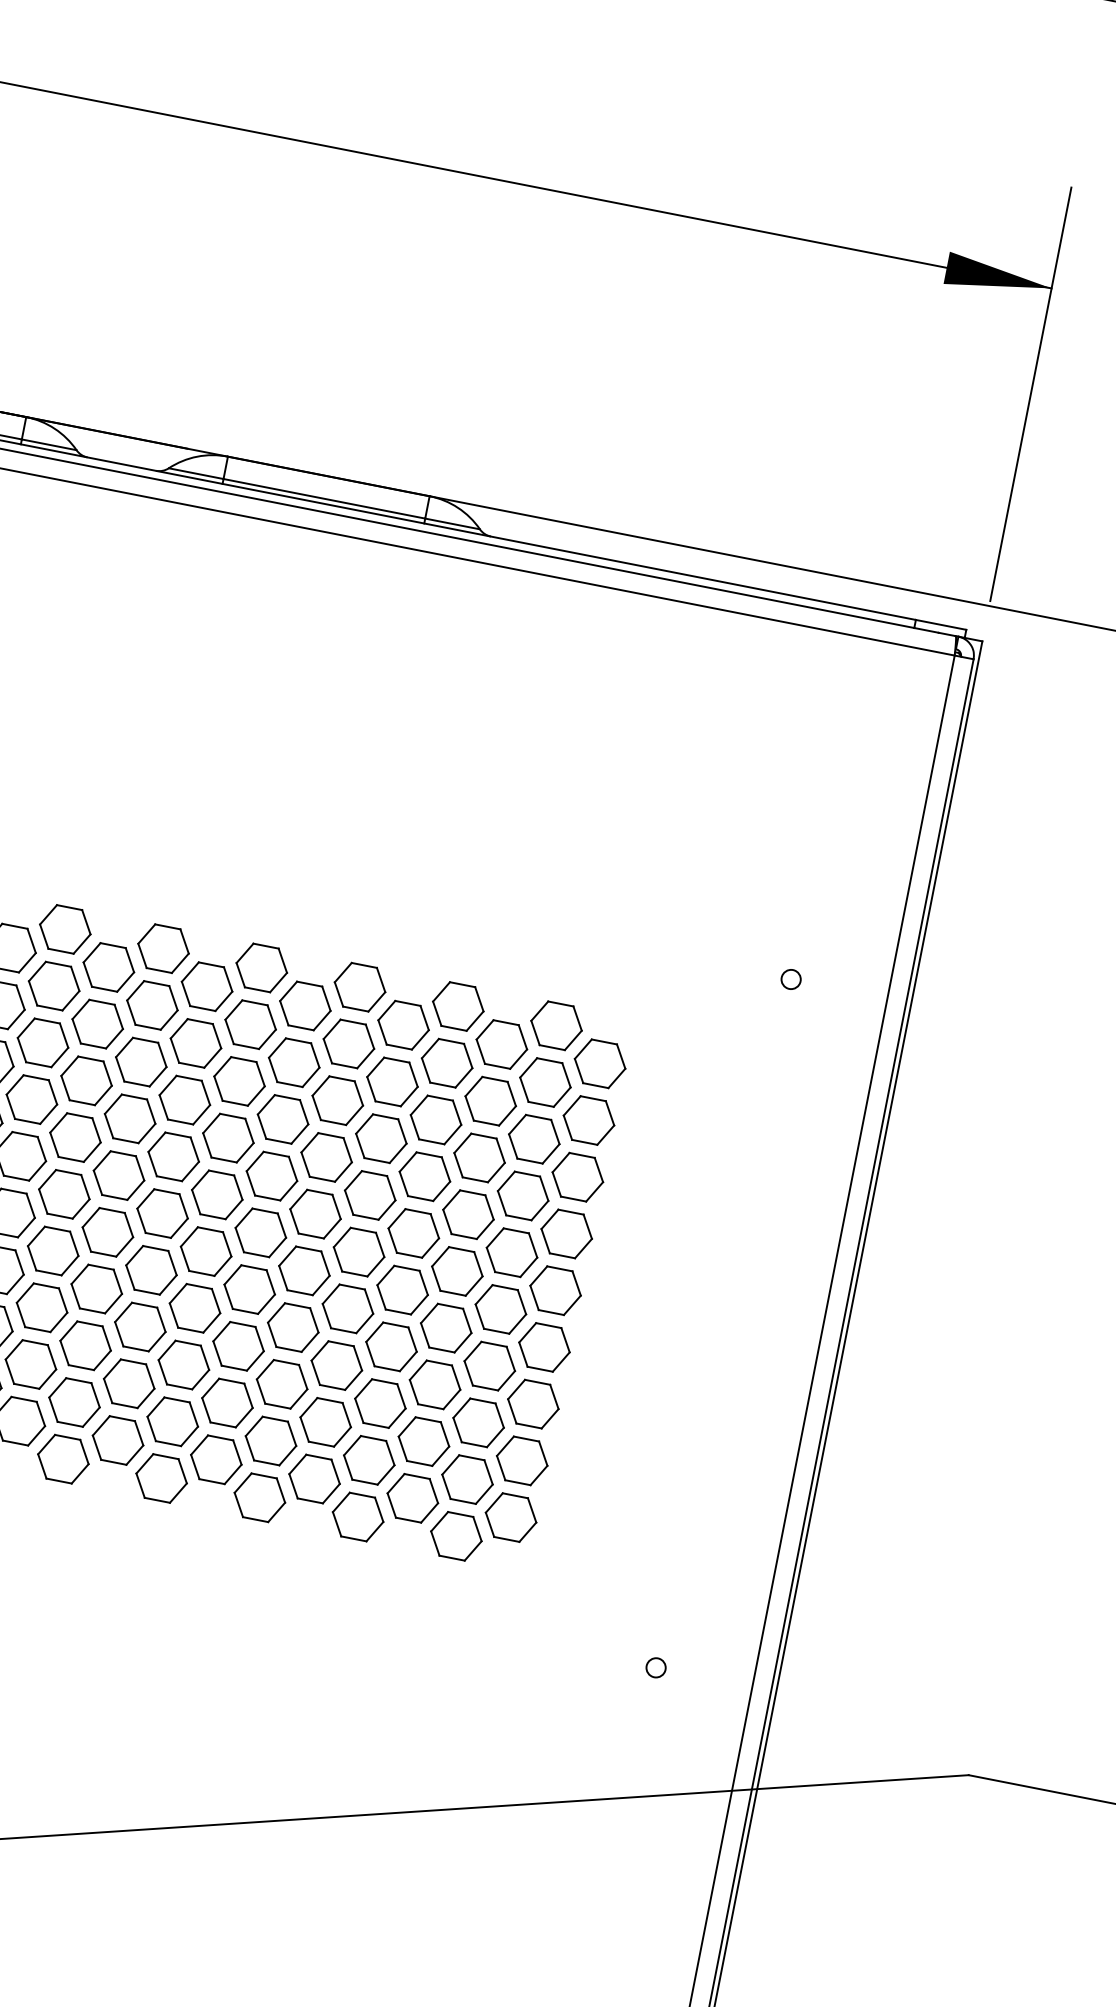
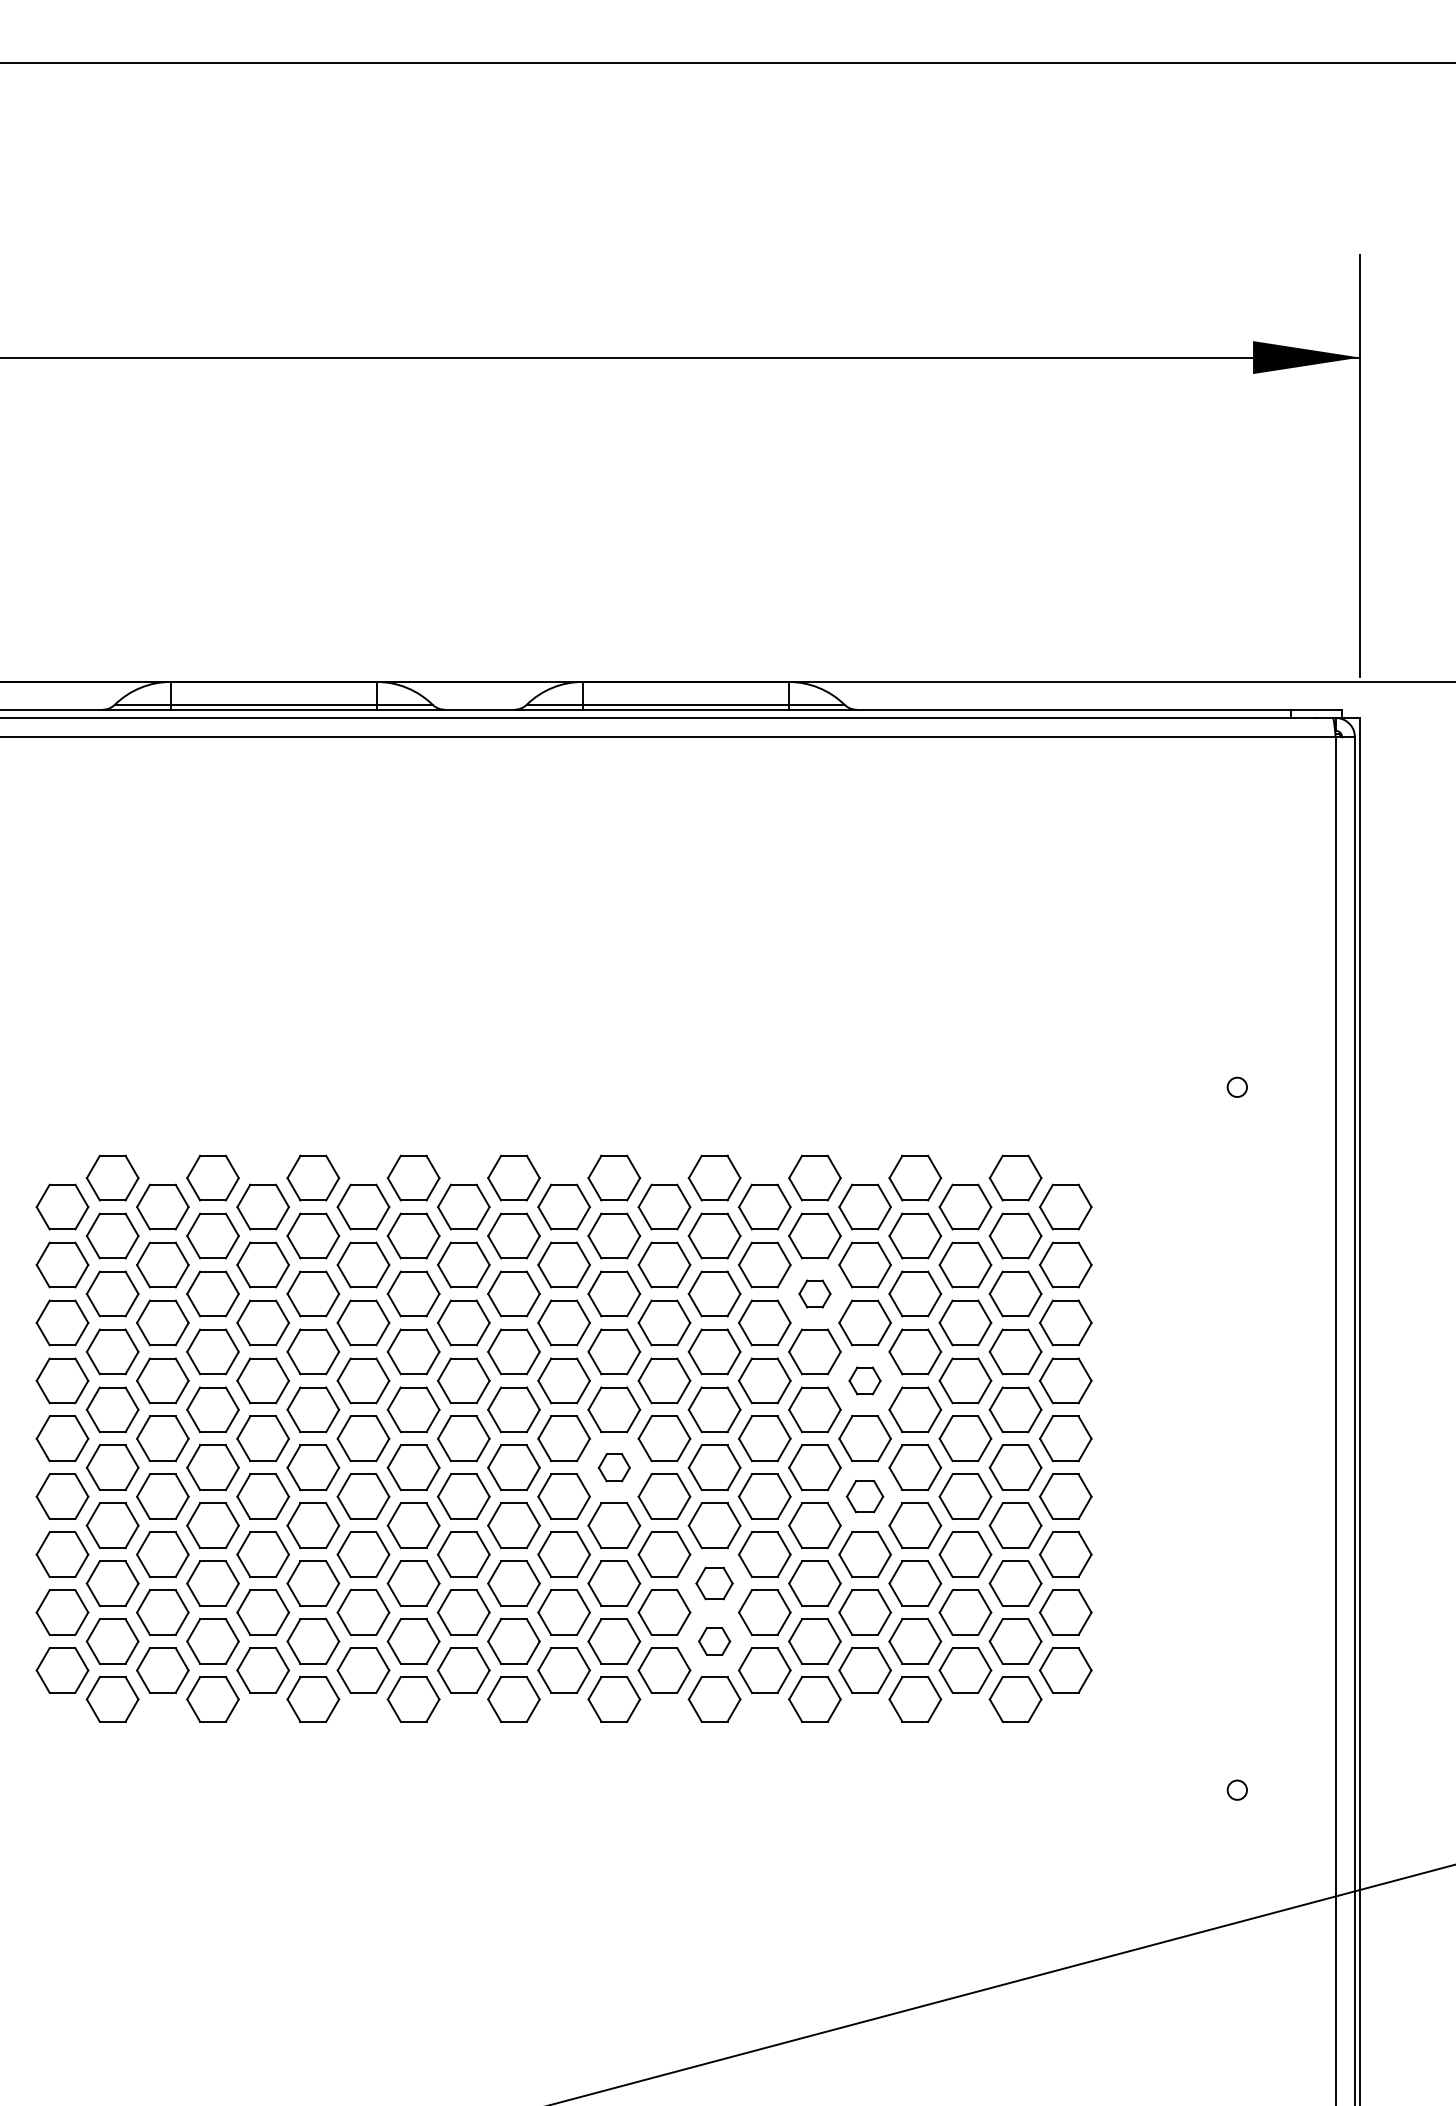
part: (337, 1100) -> (814, 1293), size x0.6
part: (369, 1194) -> (864, 1380), size x0.6
part: (108, 1232) -> (614, 1467), size x0.6
part: (347, 1308) -> (864, 1496), size x0.7
part: (183, 1364) -> (714, 1583), size x0.7
part: (172, 1421) -> (714, 1641), size x0.6

